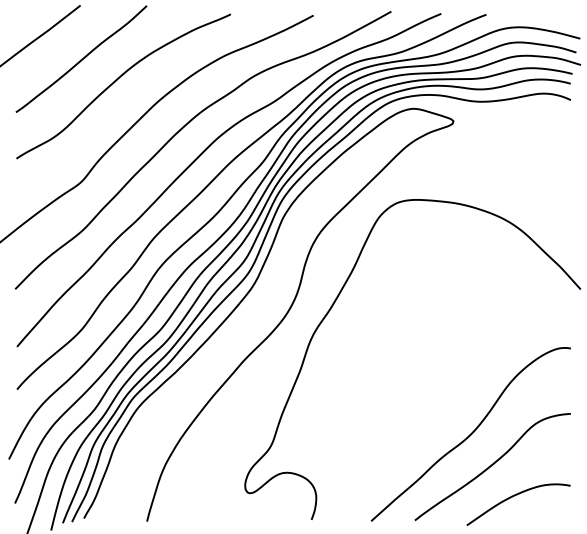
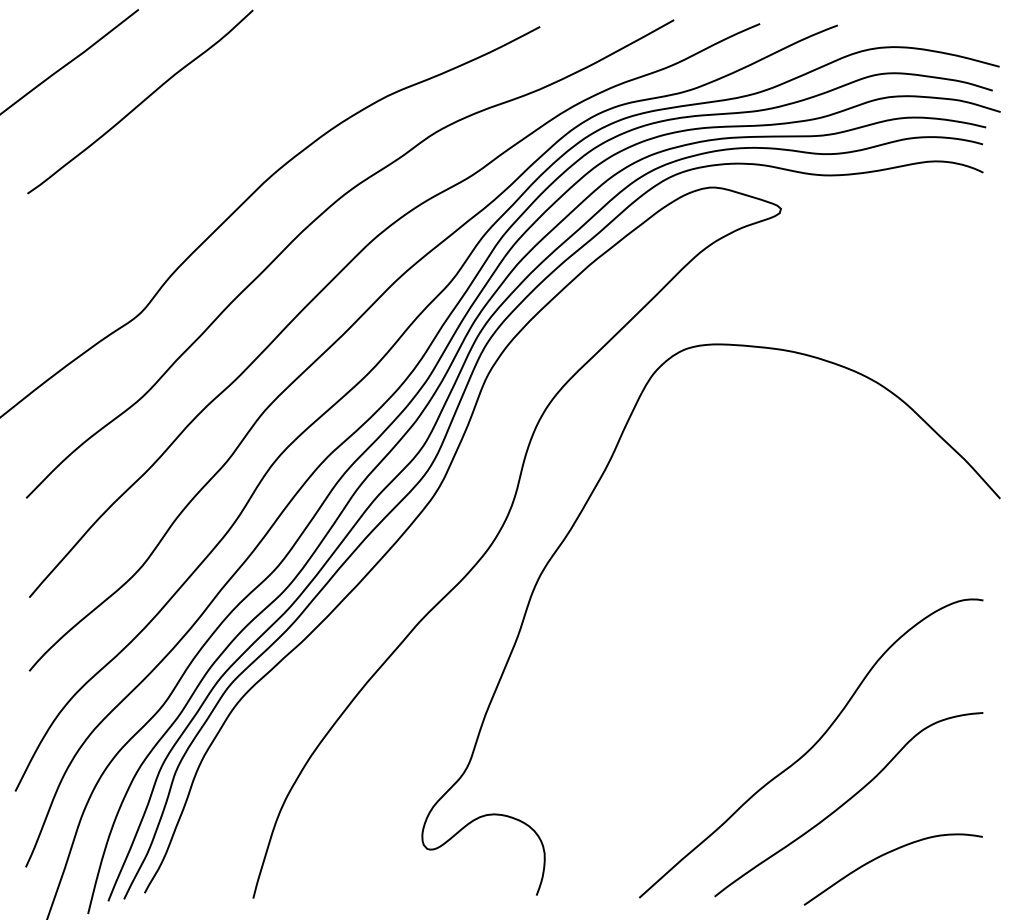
curve: (117, 80) -> (202, 138), removed

